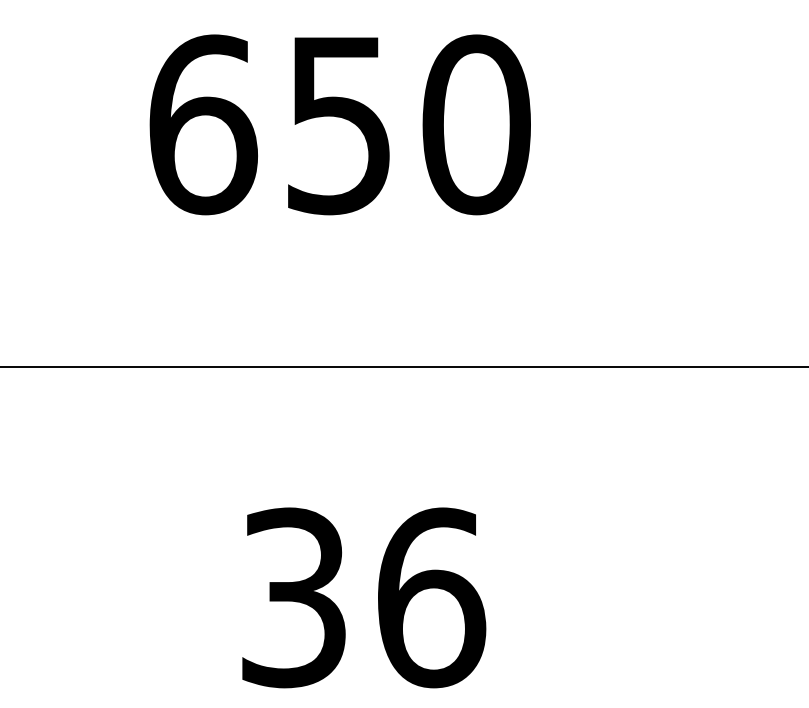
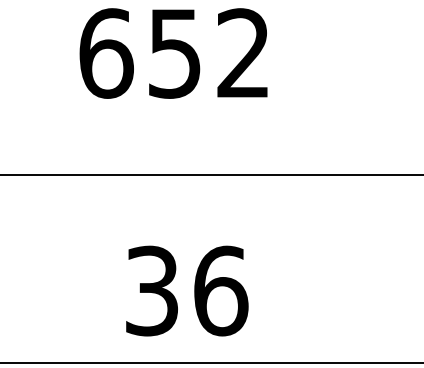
text: (475, 124) -> (243, 53), 650 -> 652

